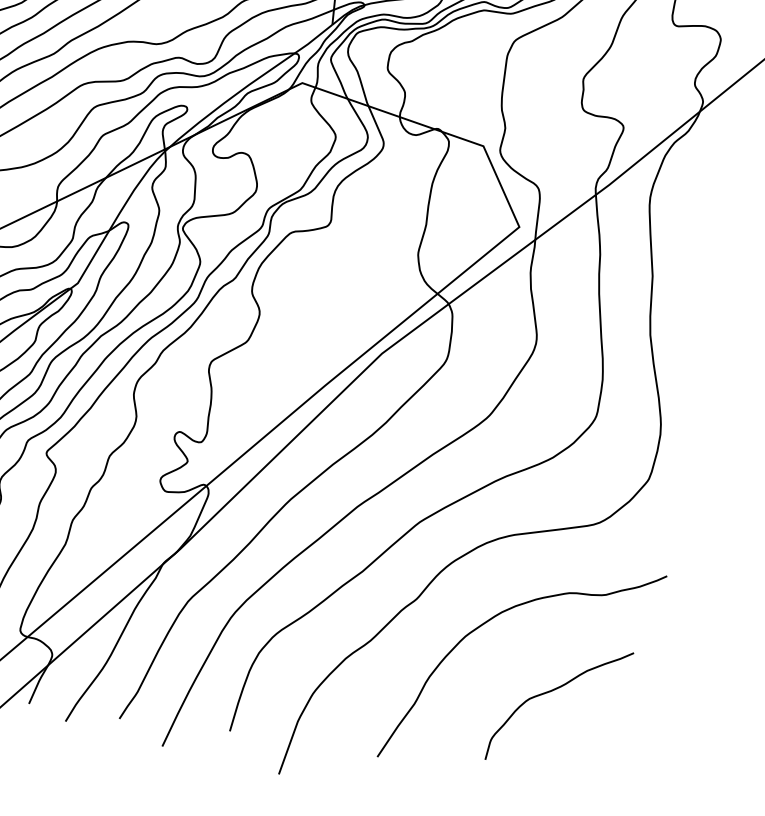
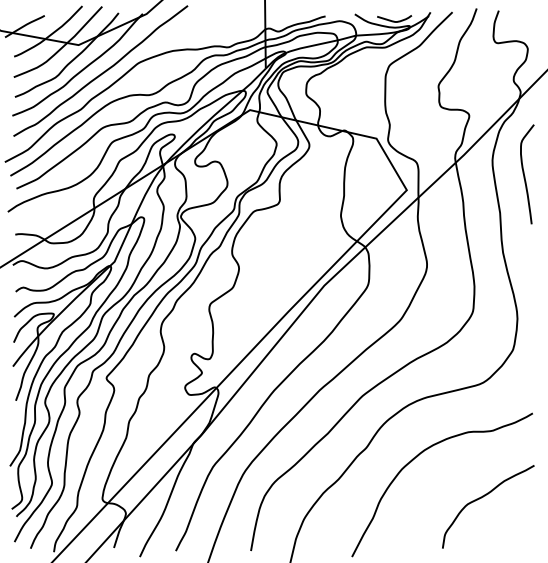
curve: (696, 226) -> (525, 176), added
curve: (553, 691) -> (483, 497), moved

